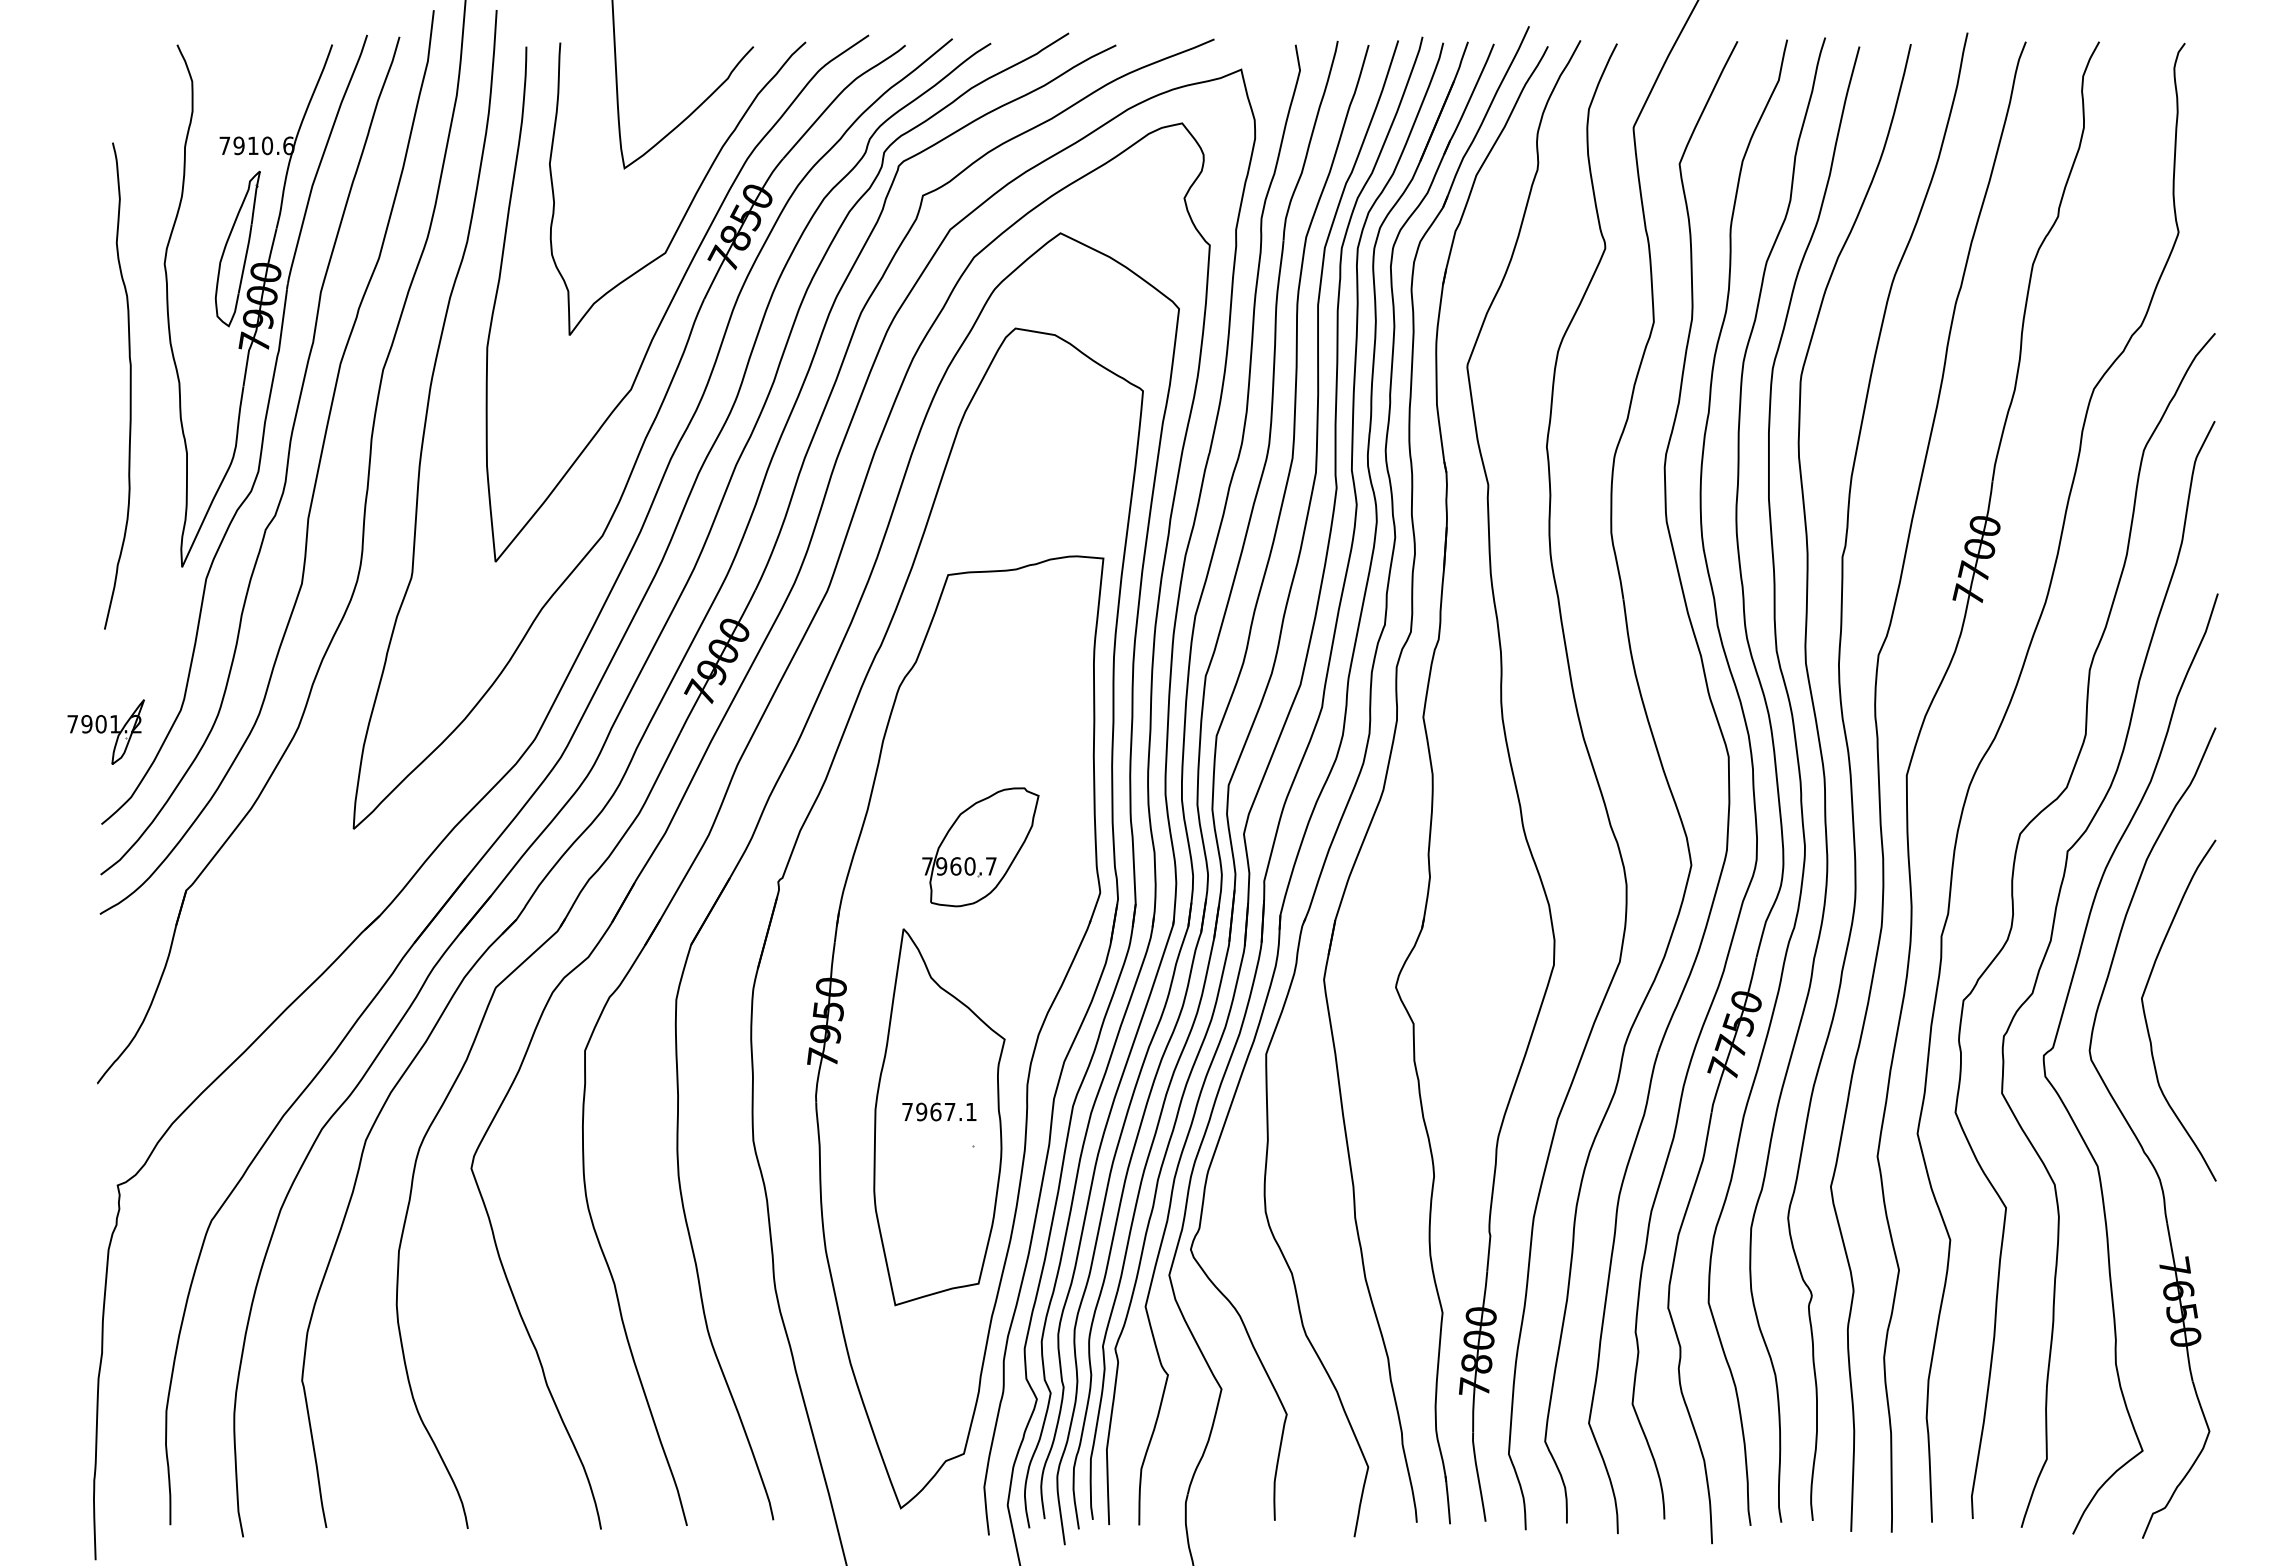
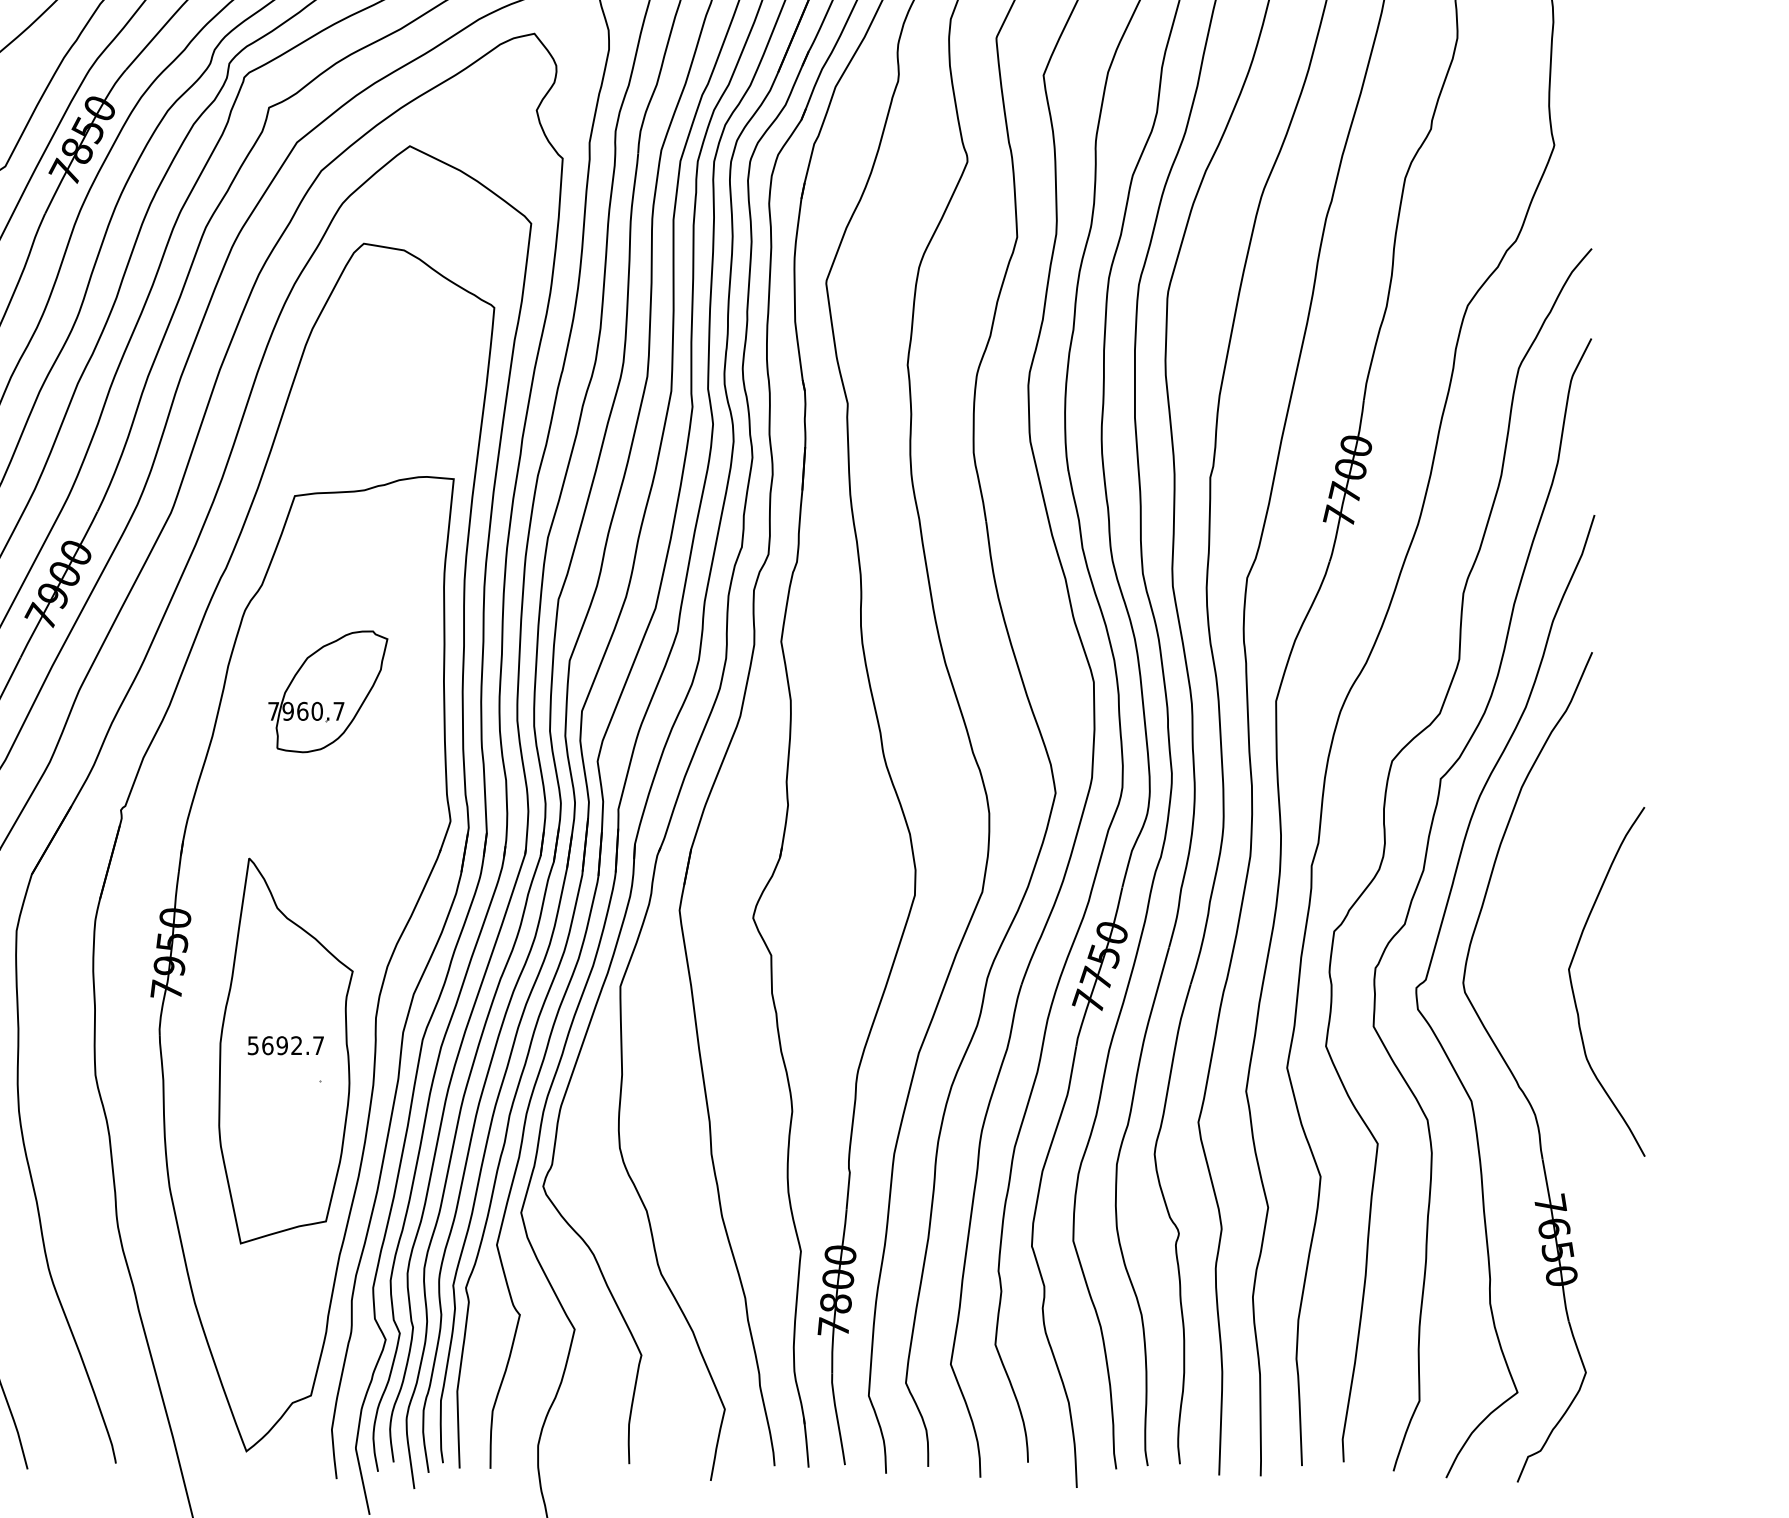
part: (980, 847) -> (327, 692), moved
curve: (2146, 1017) -> (1573, 988), moved
text: (939, 1111) -> (286, 1045), 7967.1 -> 5692.7

